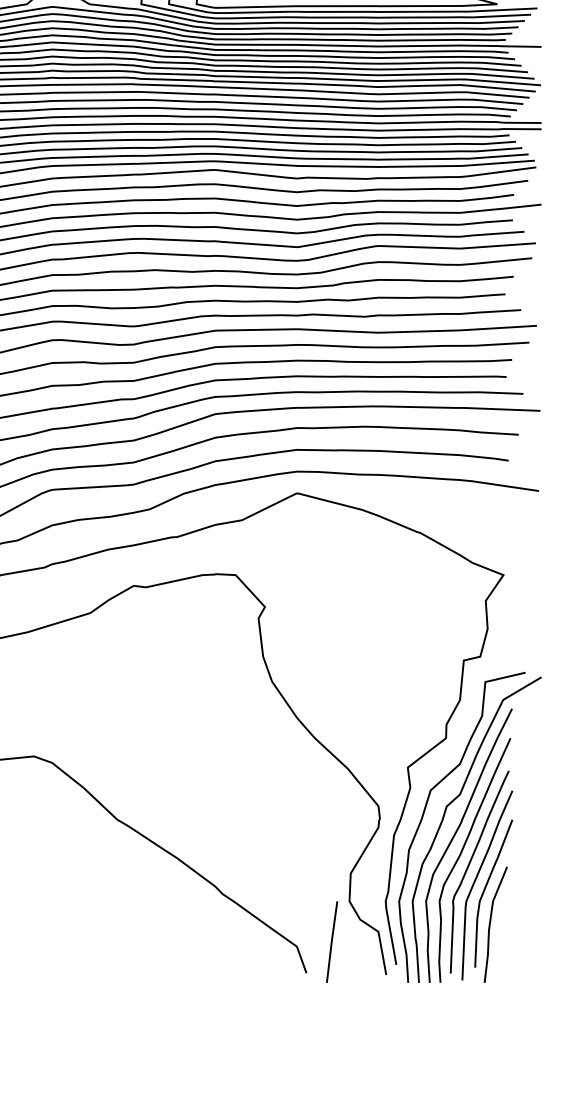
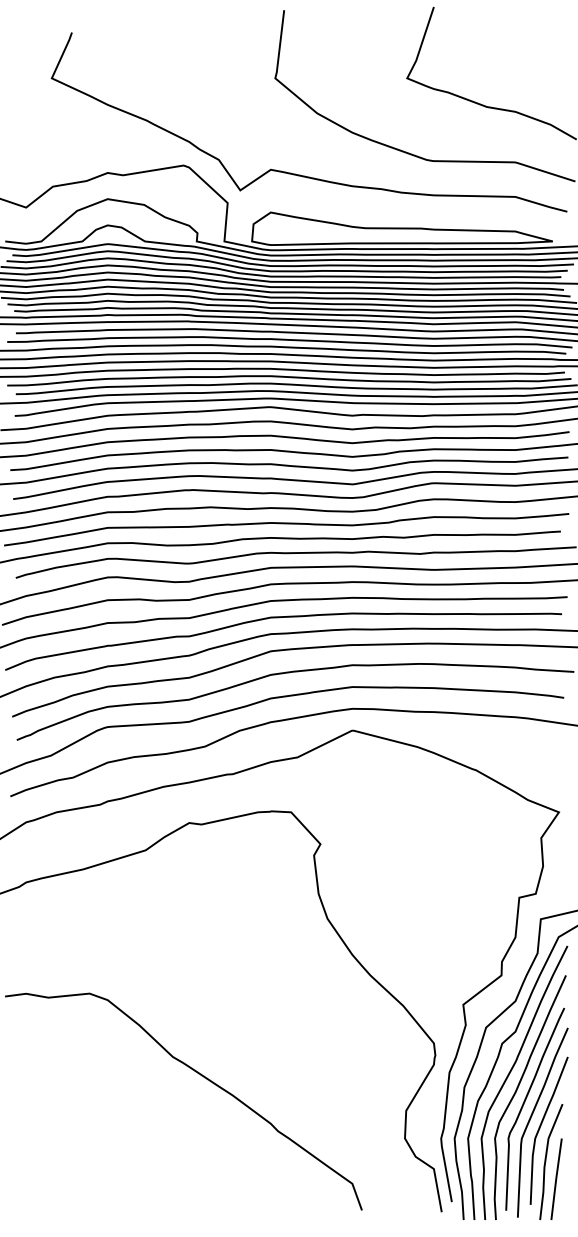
line: (332, 941) -> (556, 1178), moved

